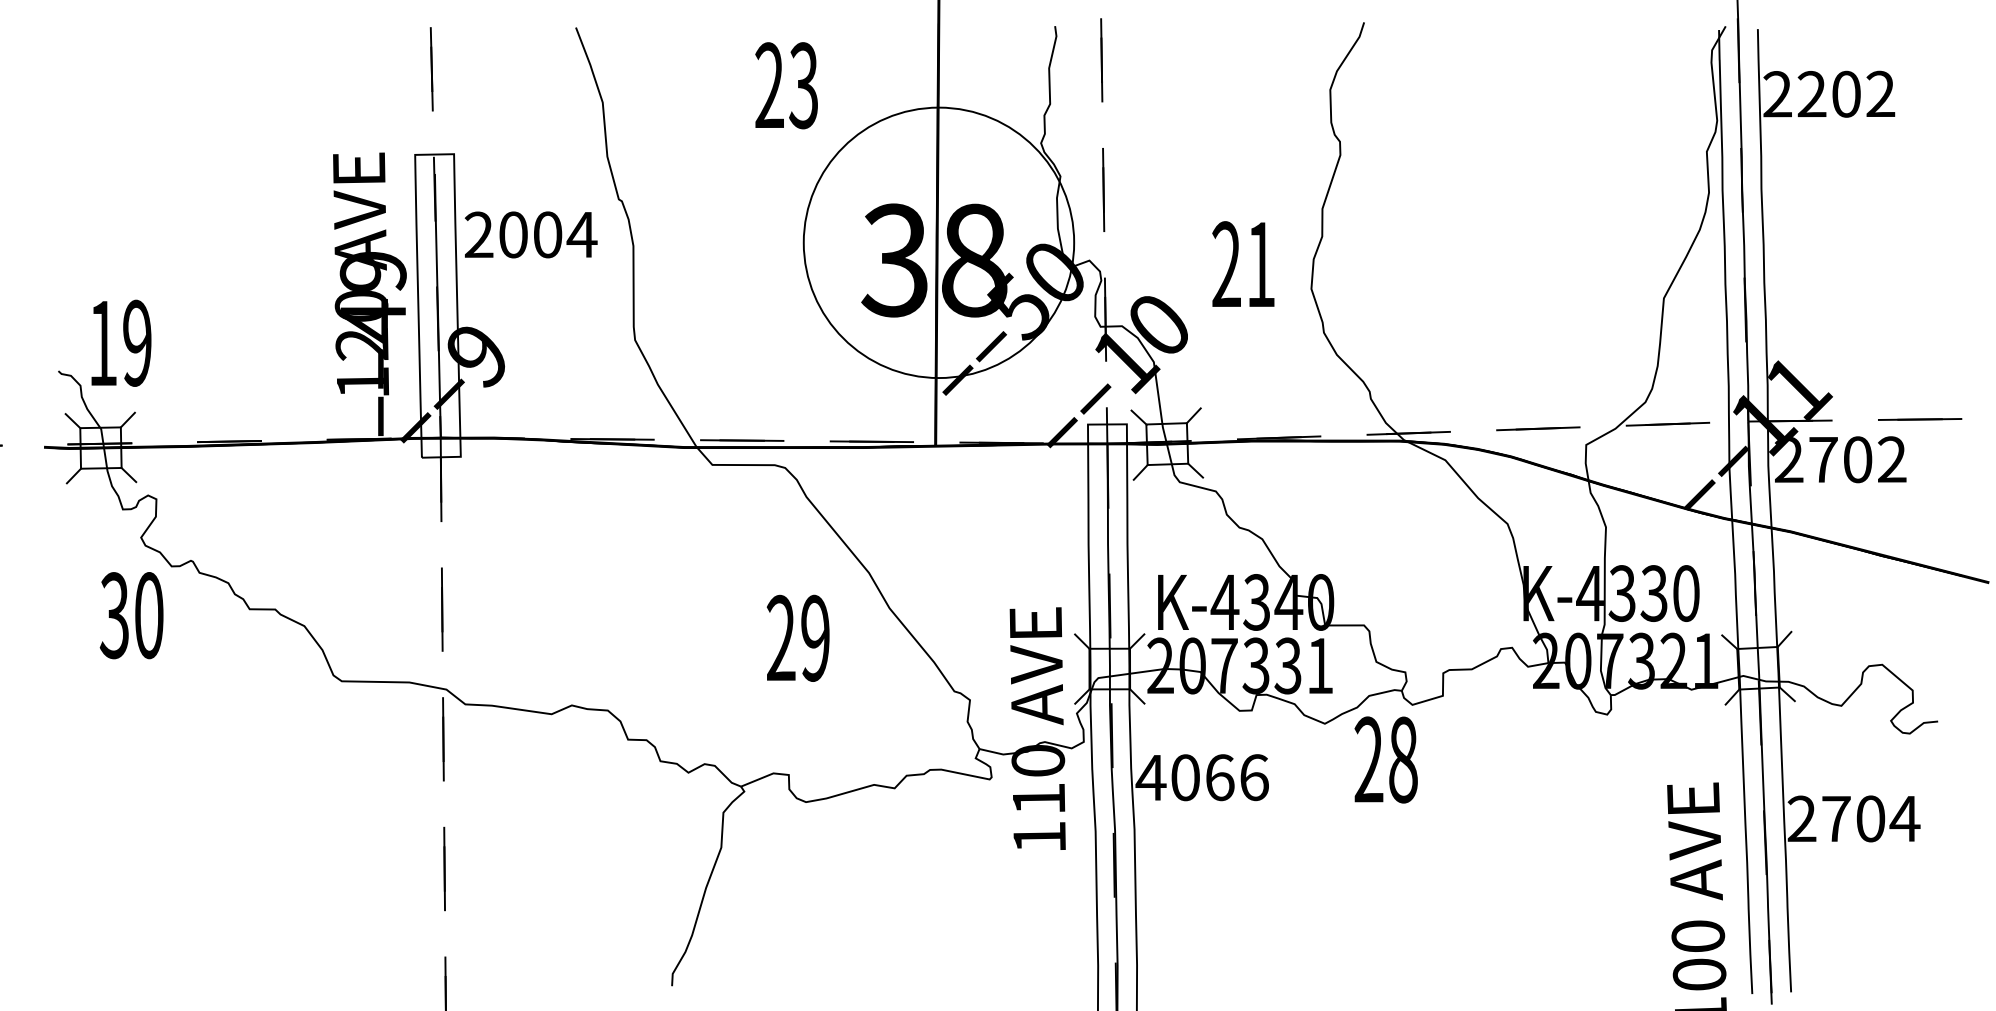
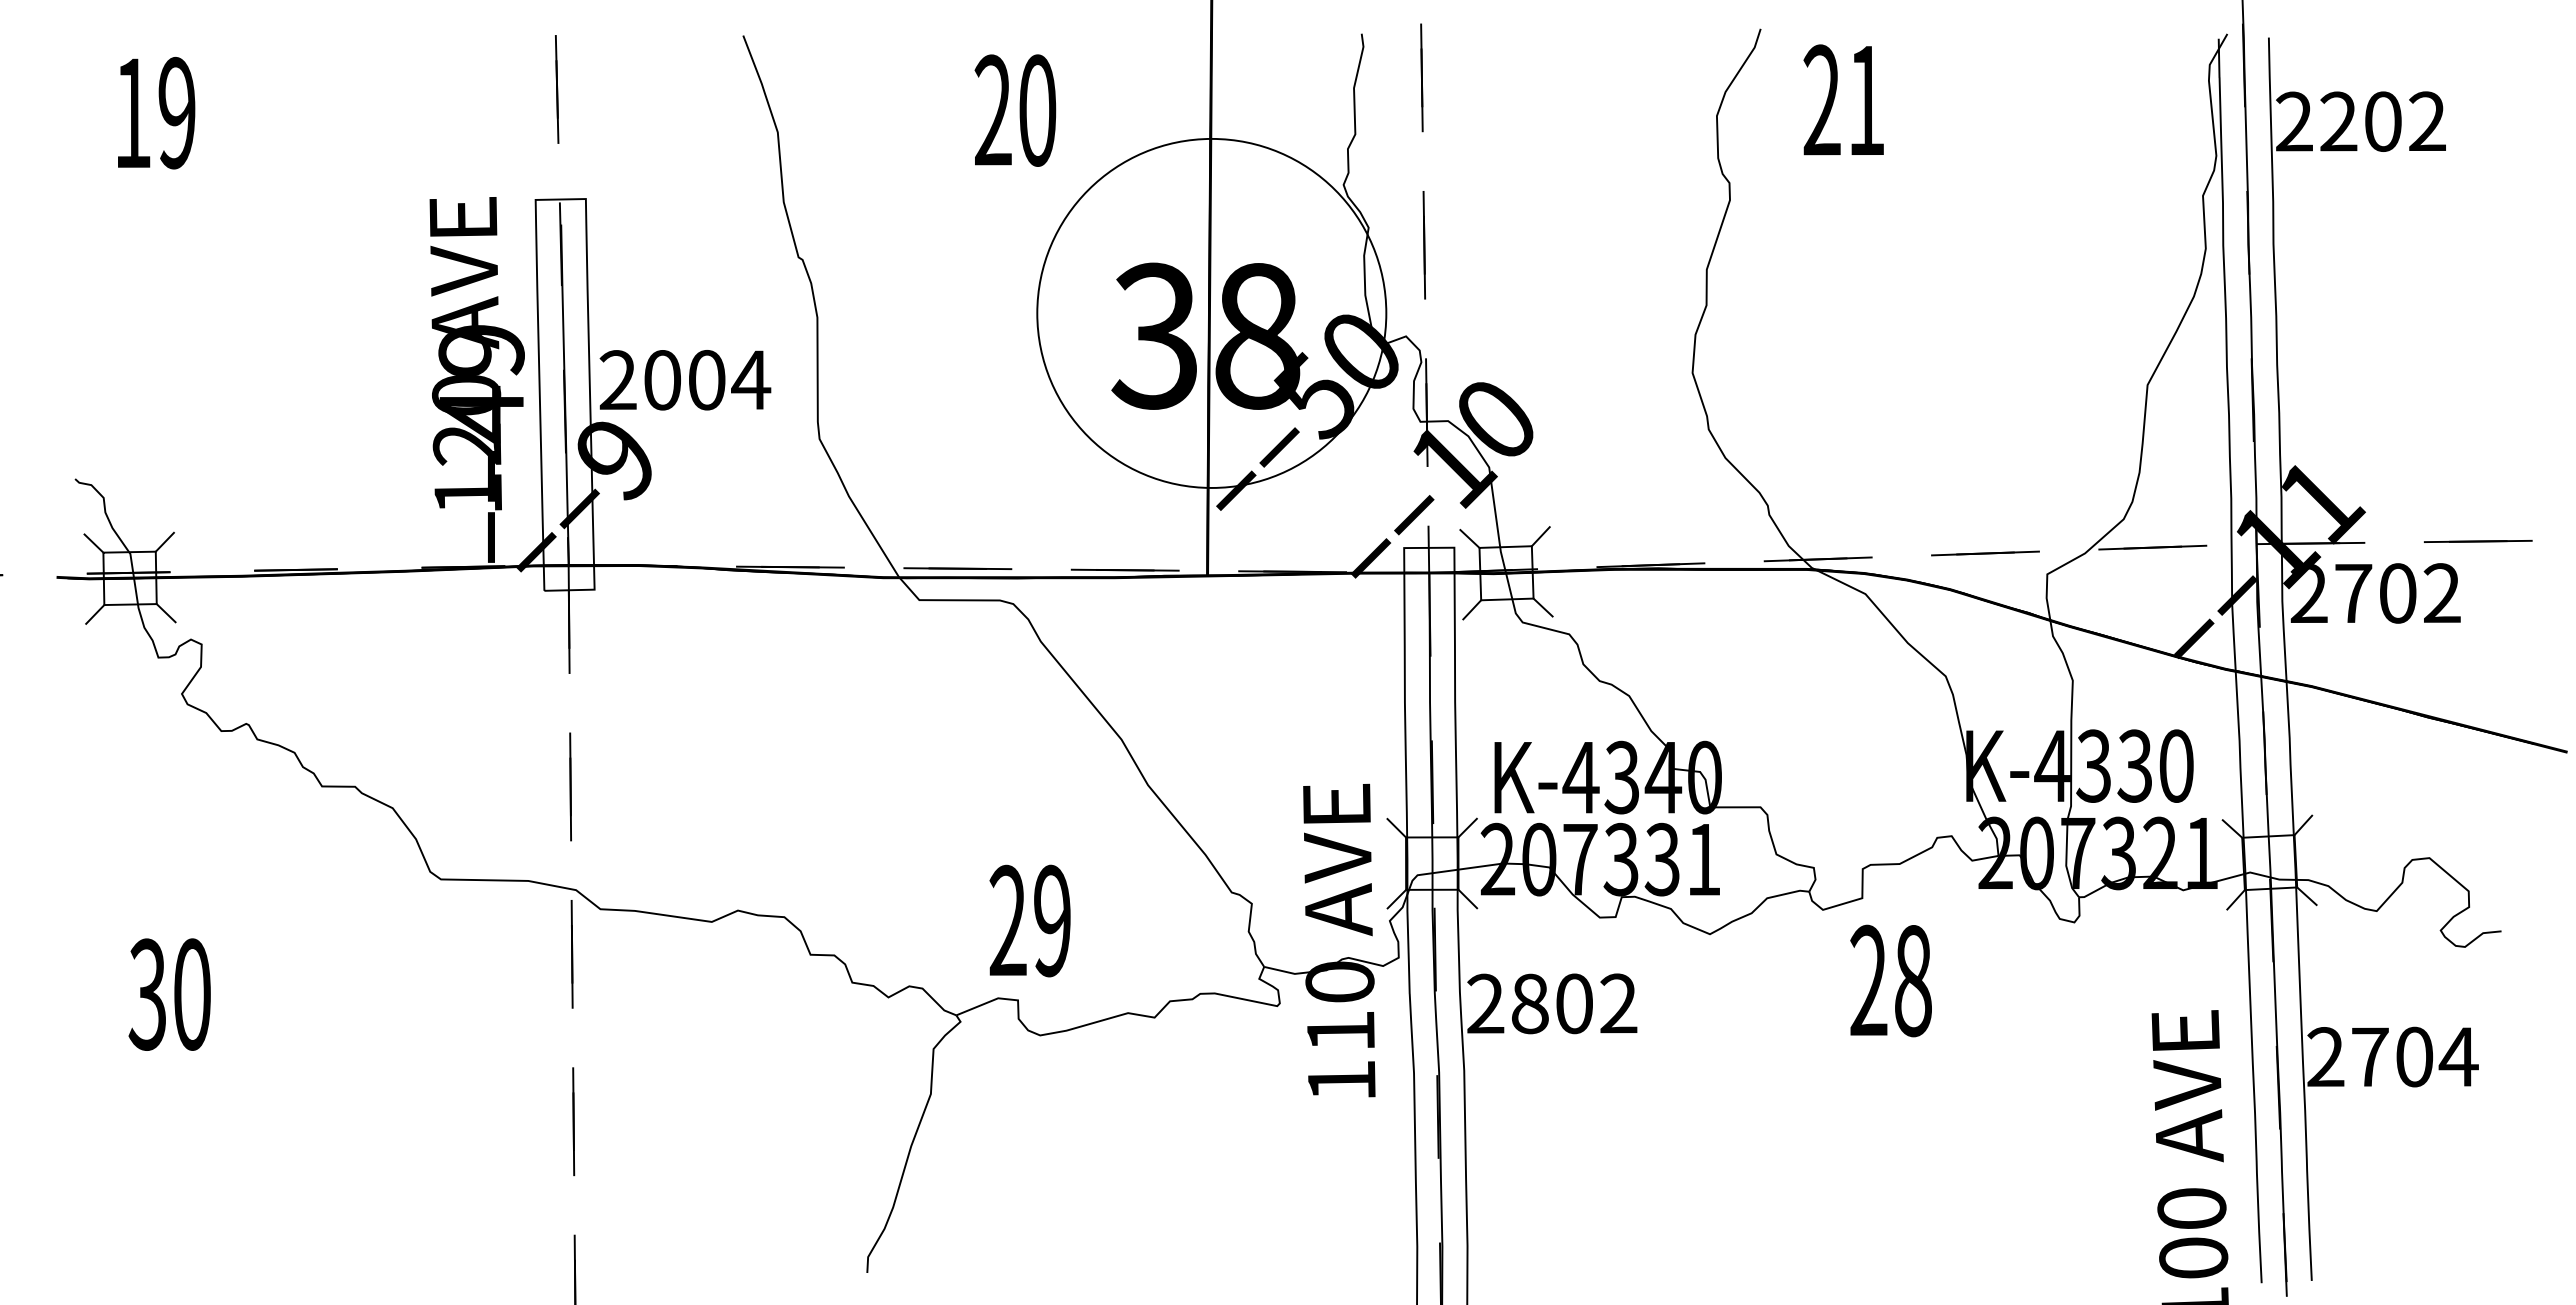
text: (803, 85) -> (1037, 110), 23 -> 20
text: (531, 235) -> (685, 380), moved
text: (1243, 263) -> (1843, 99), moved
text: (121, 343) -> (156, 113), moved
text: (131, 615) -> (169, 994), moved
text: (797, 637) -> (1029, 920), moved
text: (1385, 759) -> (1890, 980), moved
text: (1202, 777) -> (1551, 1003), 4066 -> 2802

